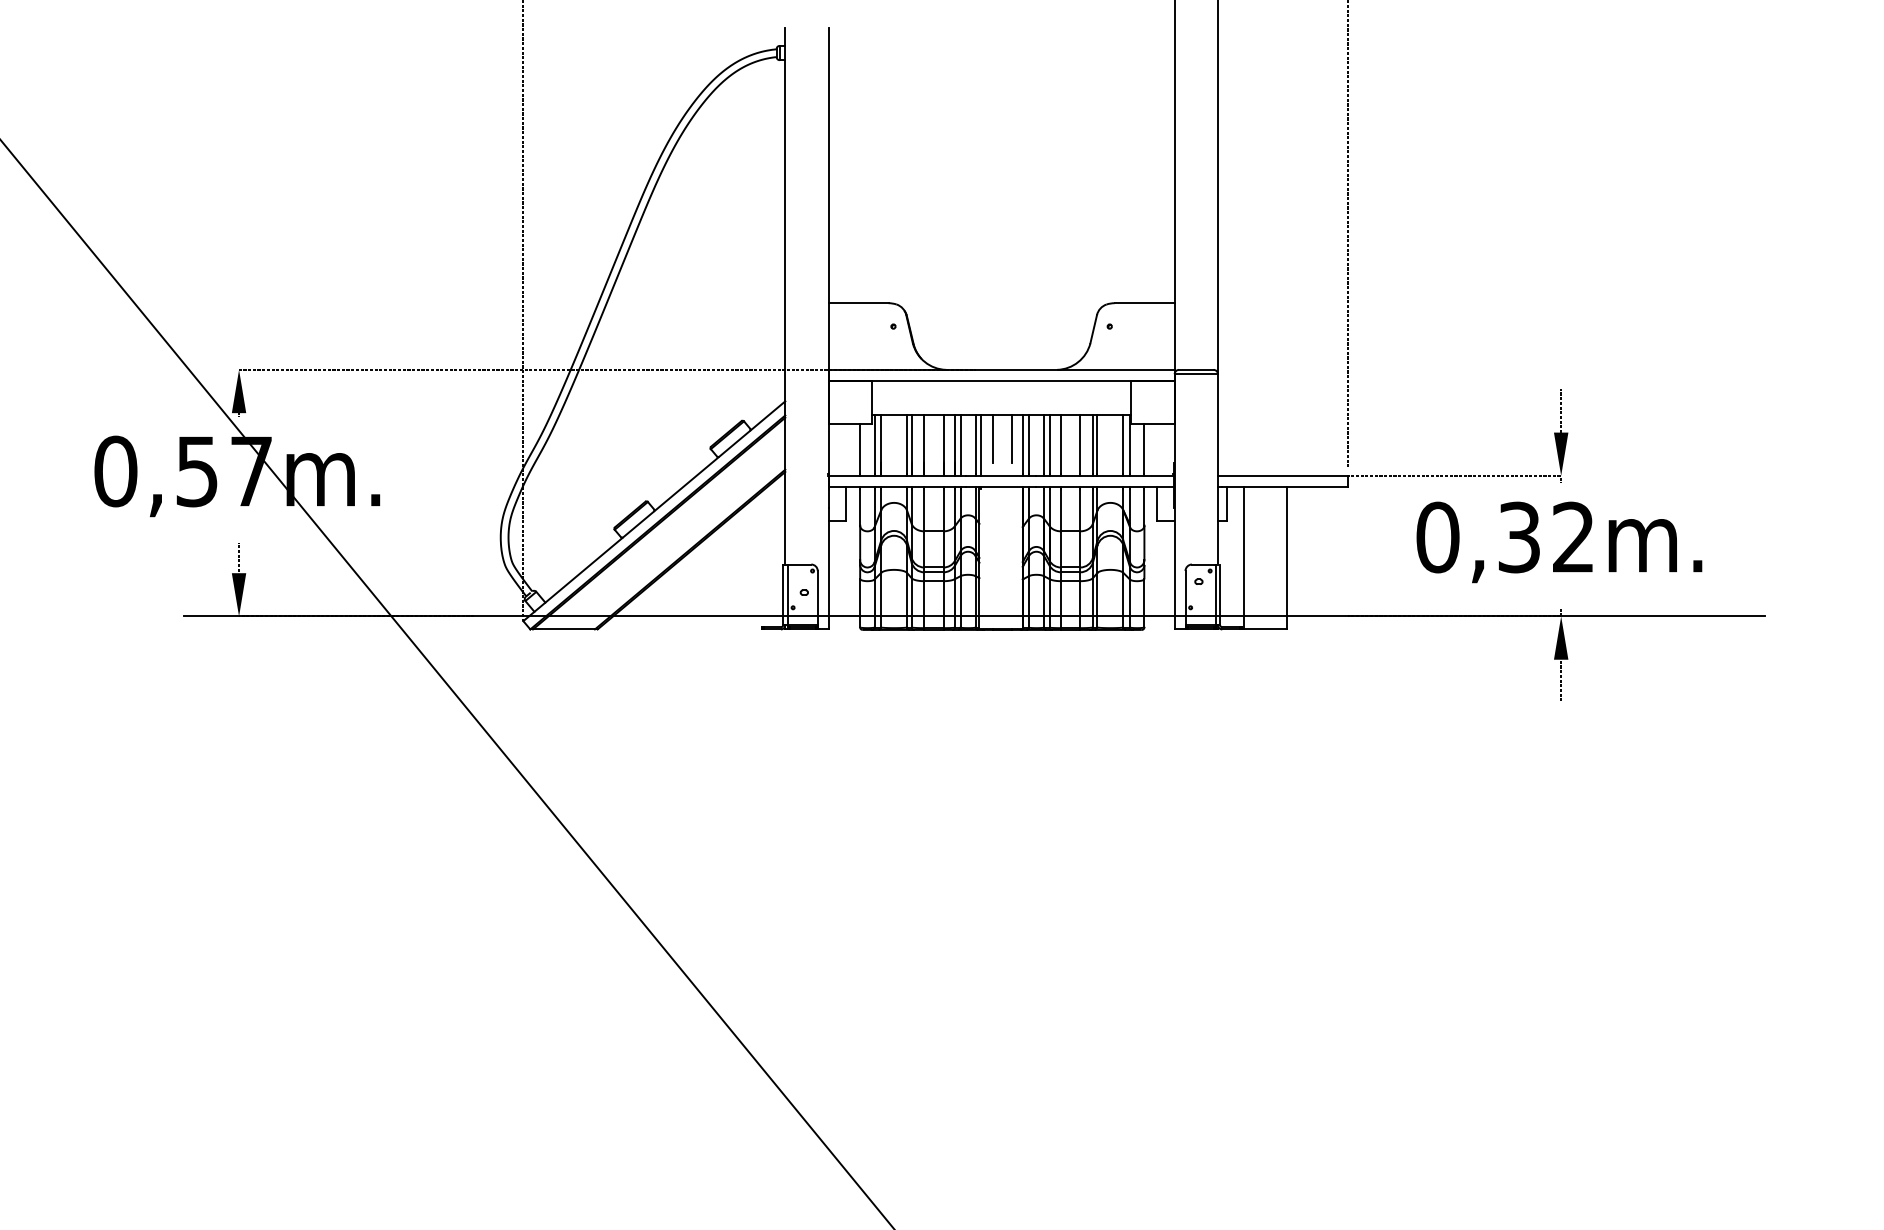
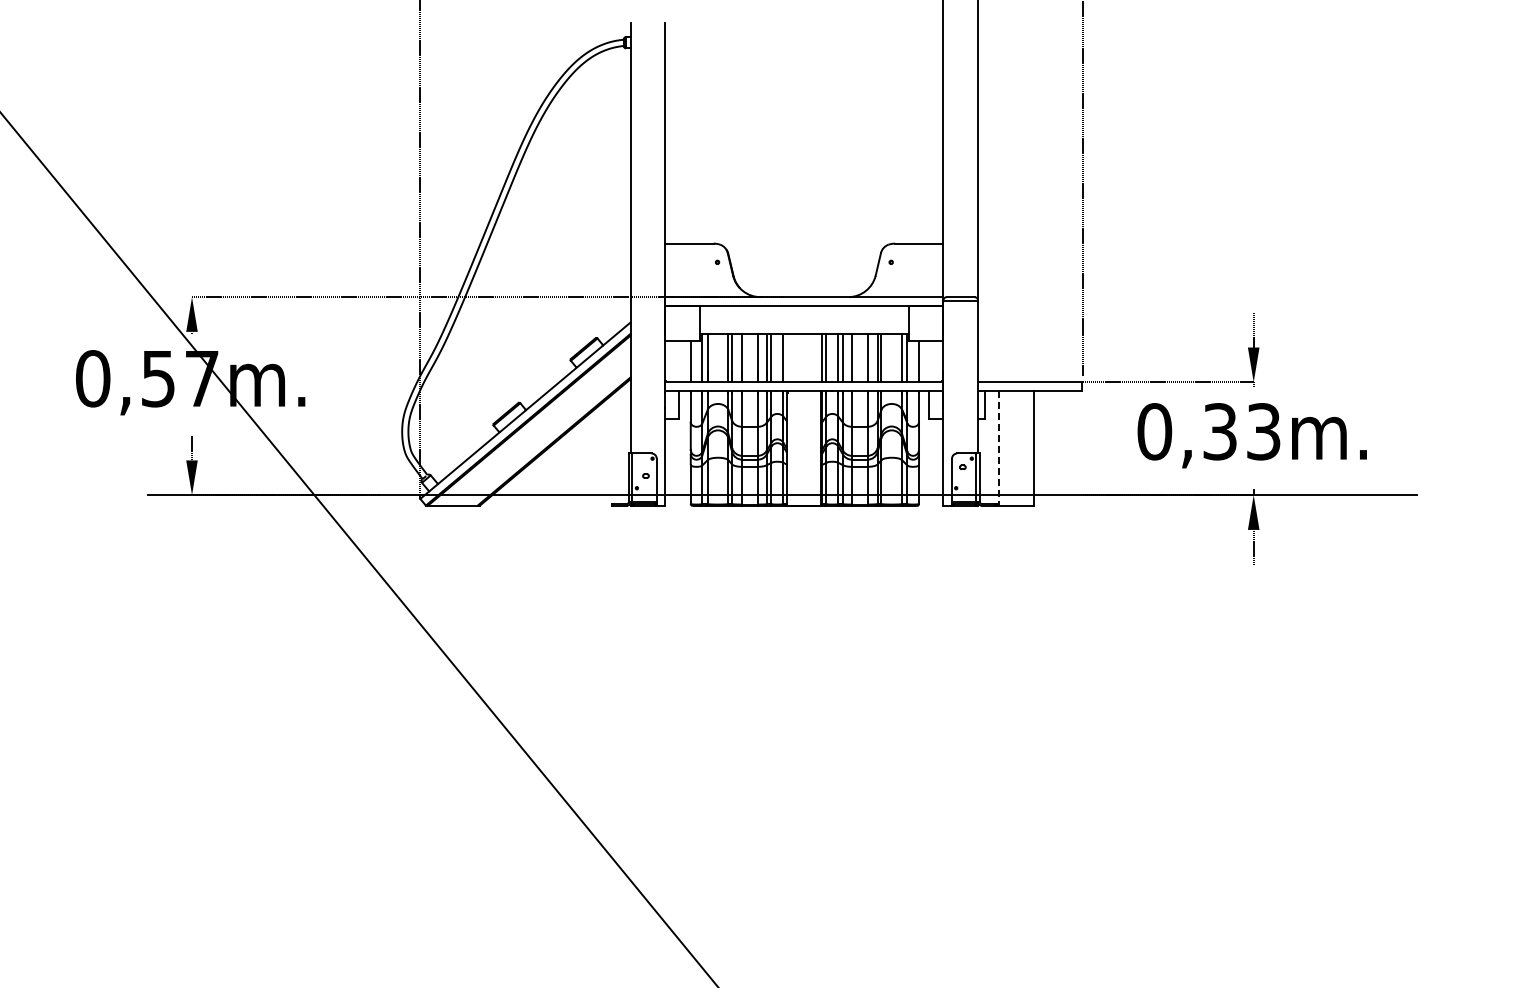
line: (993, 438) -> (797, 352), removed
line: (1011, 438) -> (812, 352), removed
line: (981, 445) -> (788, 357), removed
text: (1573, 537) -> (1263, 431), 0,32m. -> 0,33m.
line: (1243, 558) -> (998, 448), solid -> dashed

